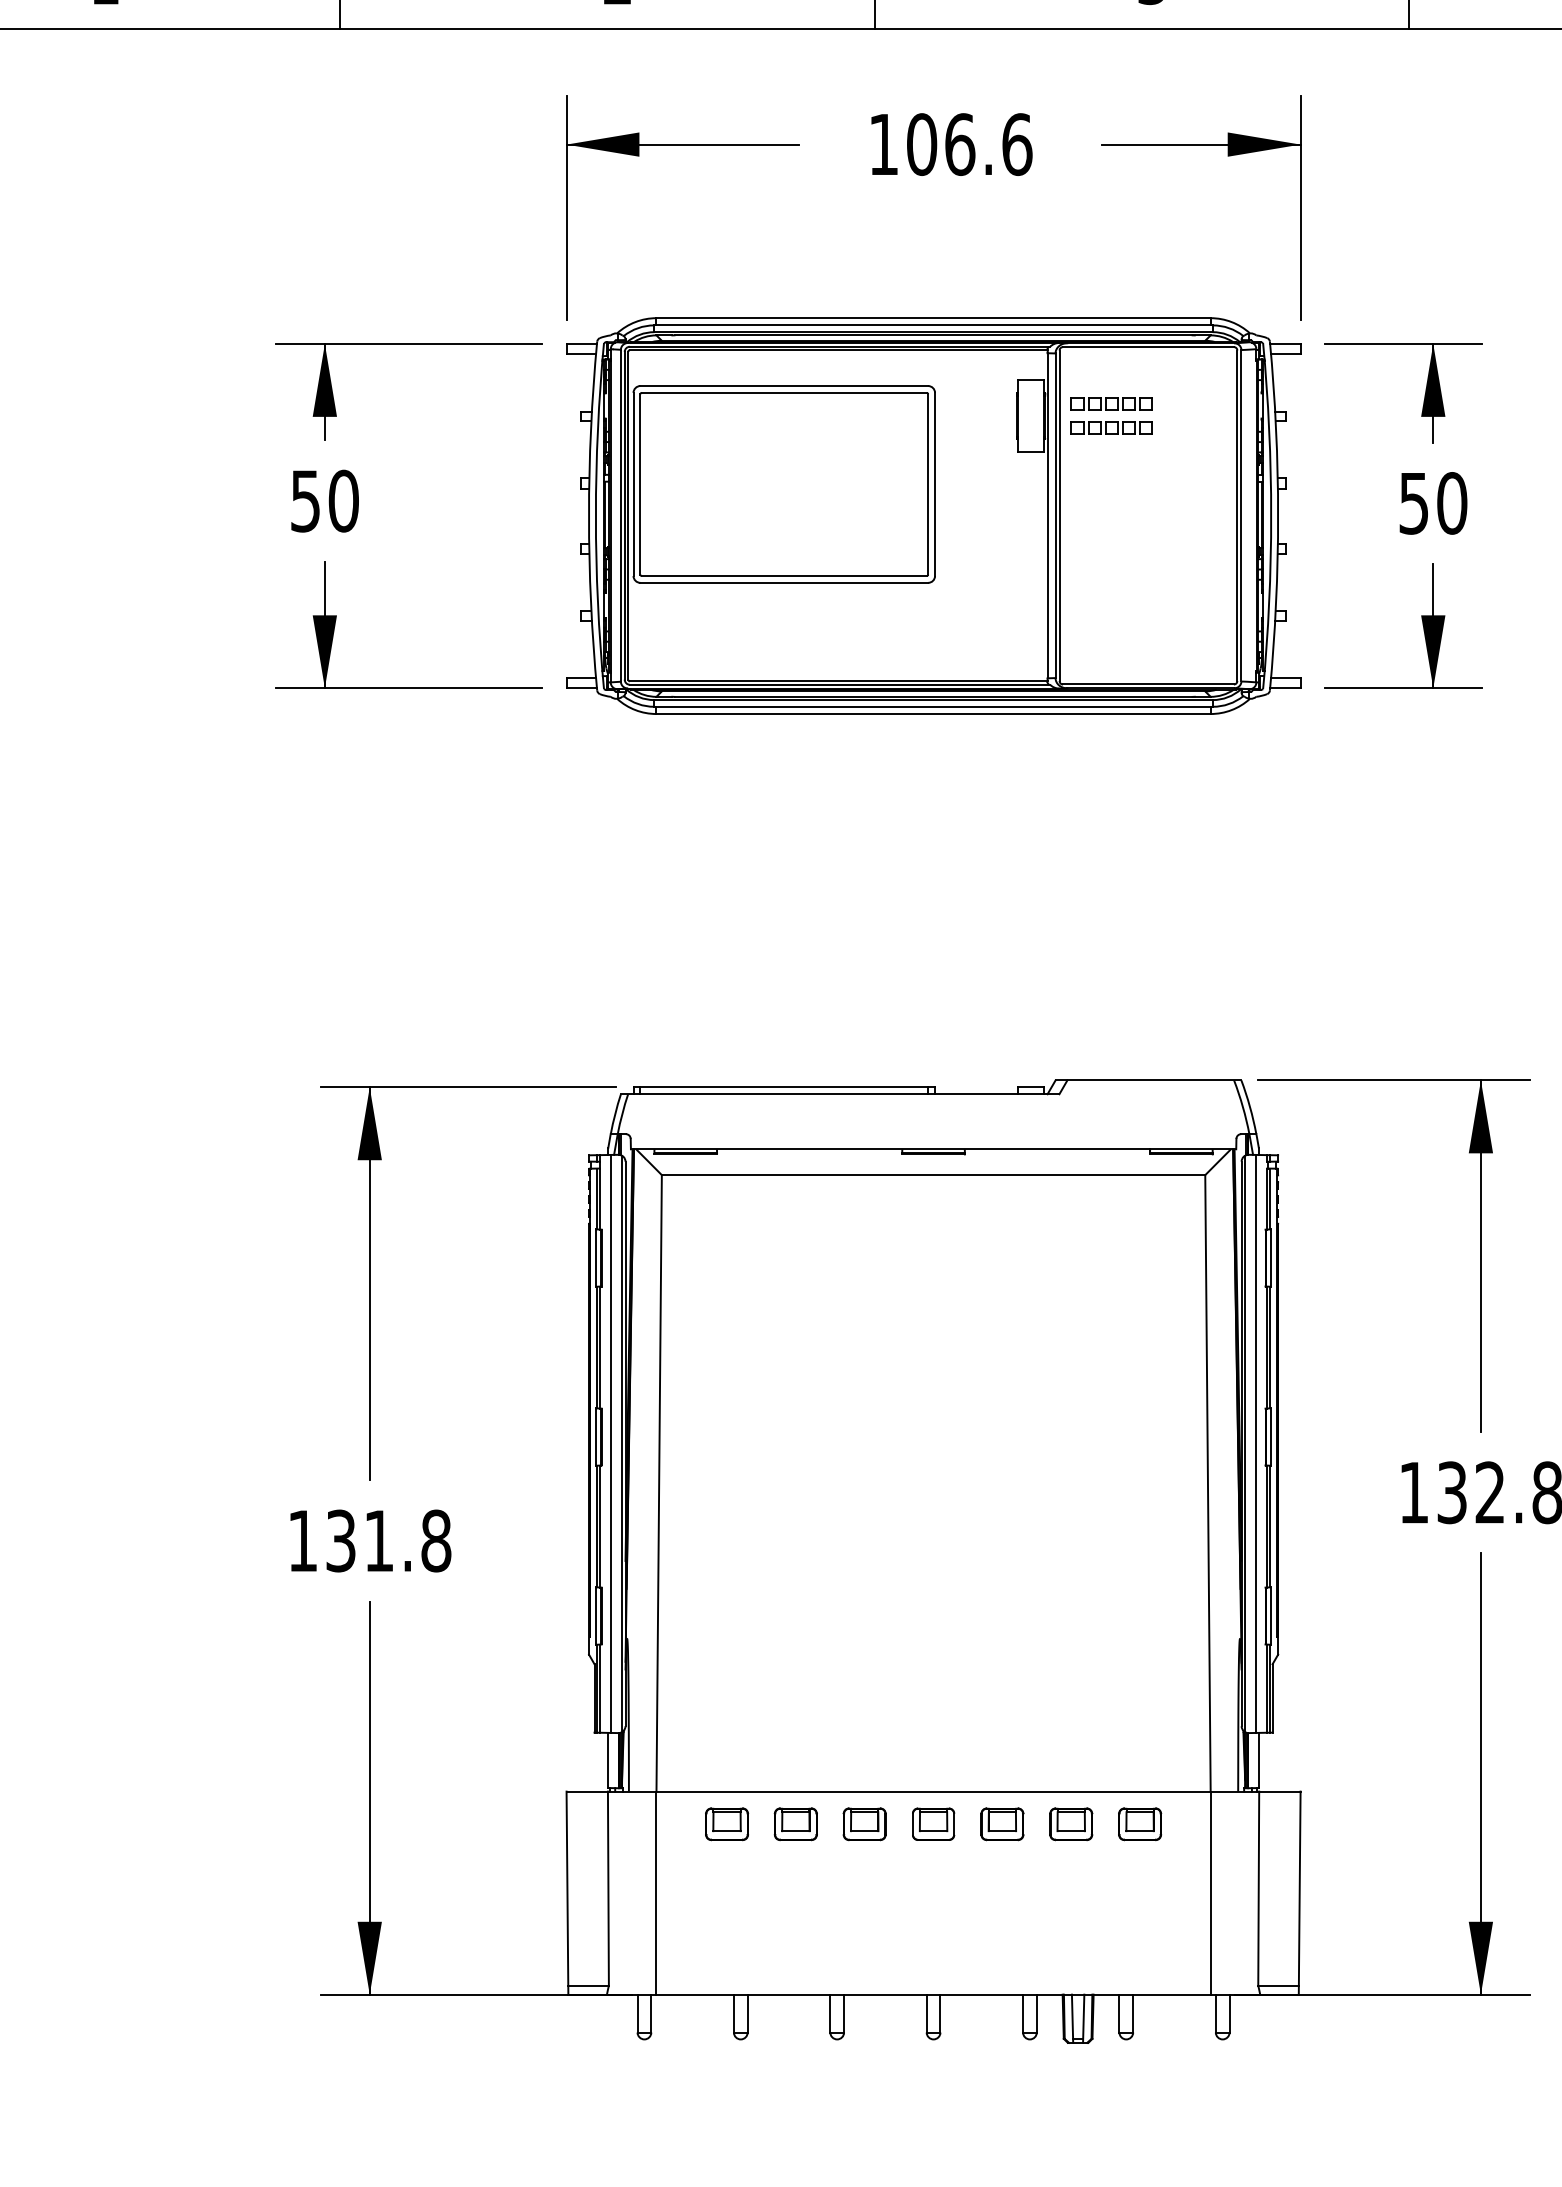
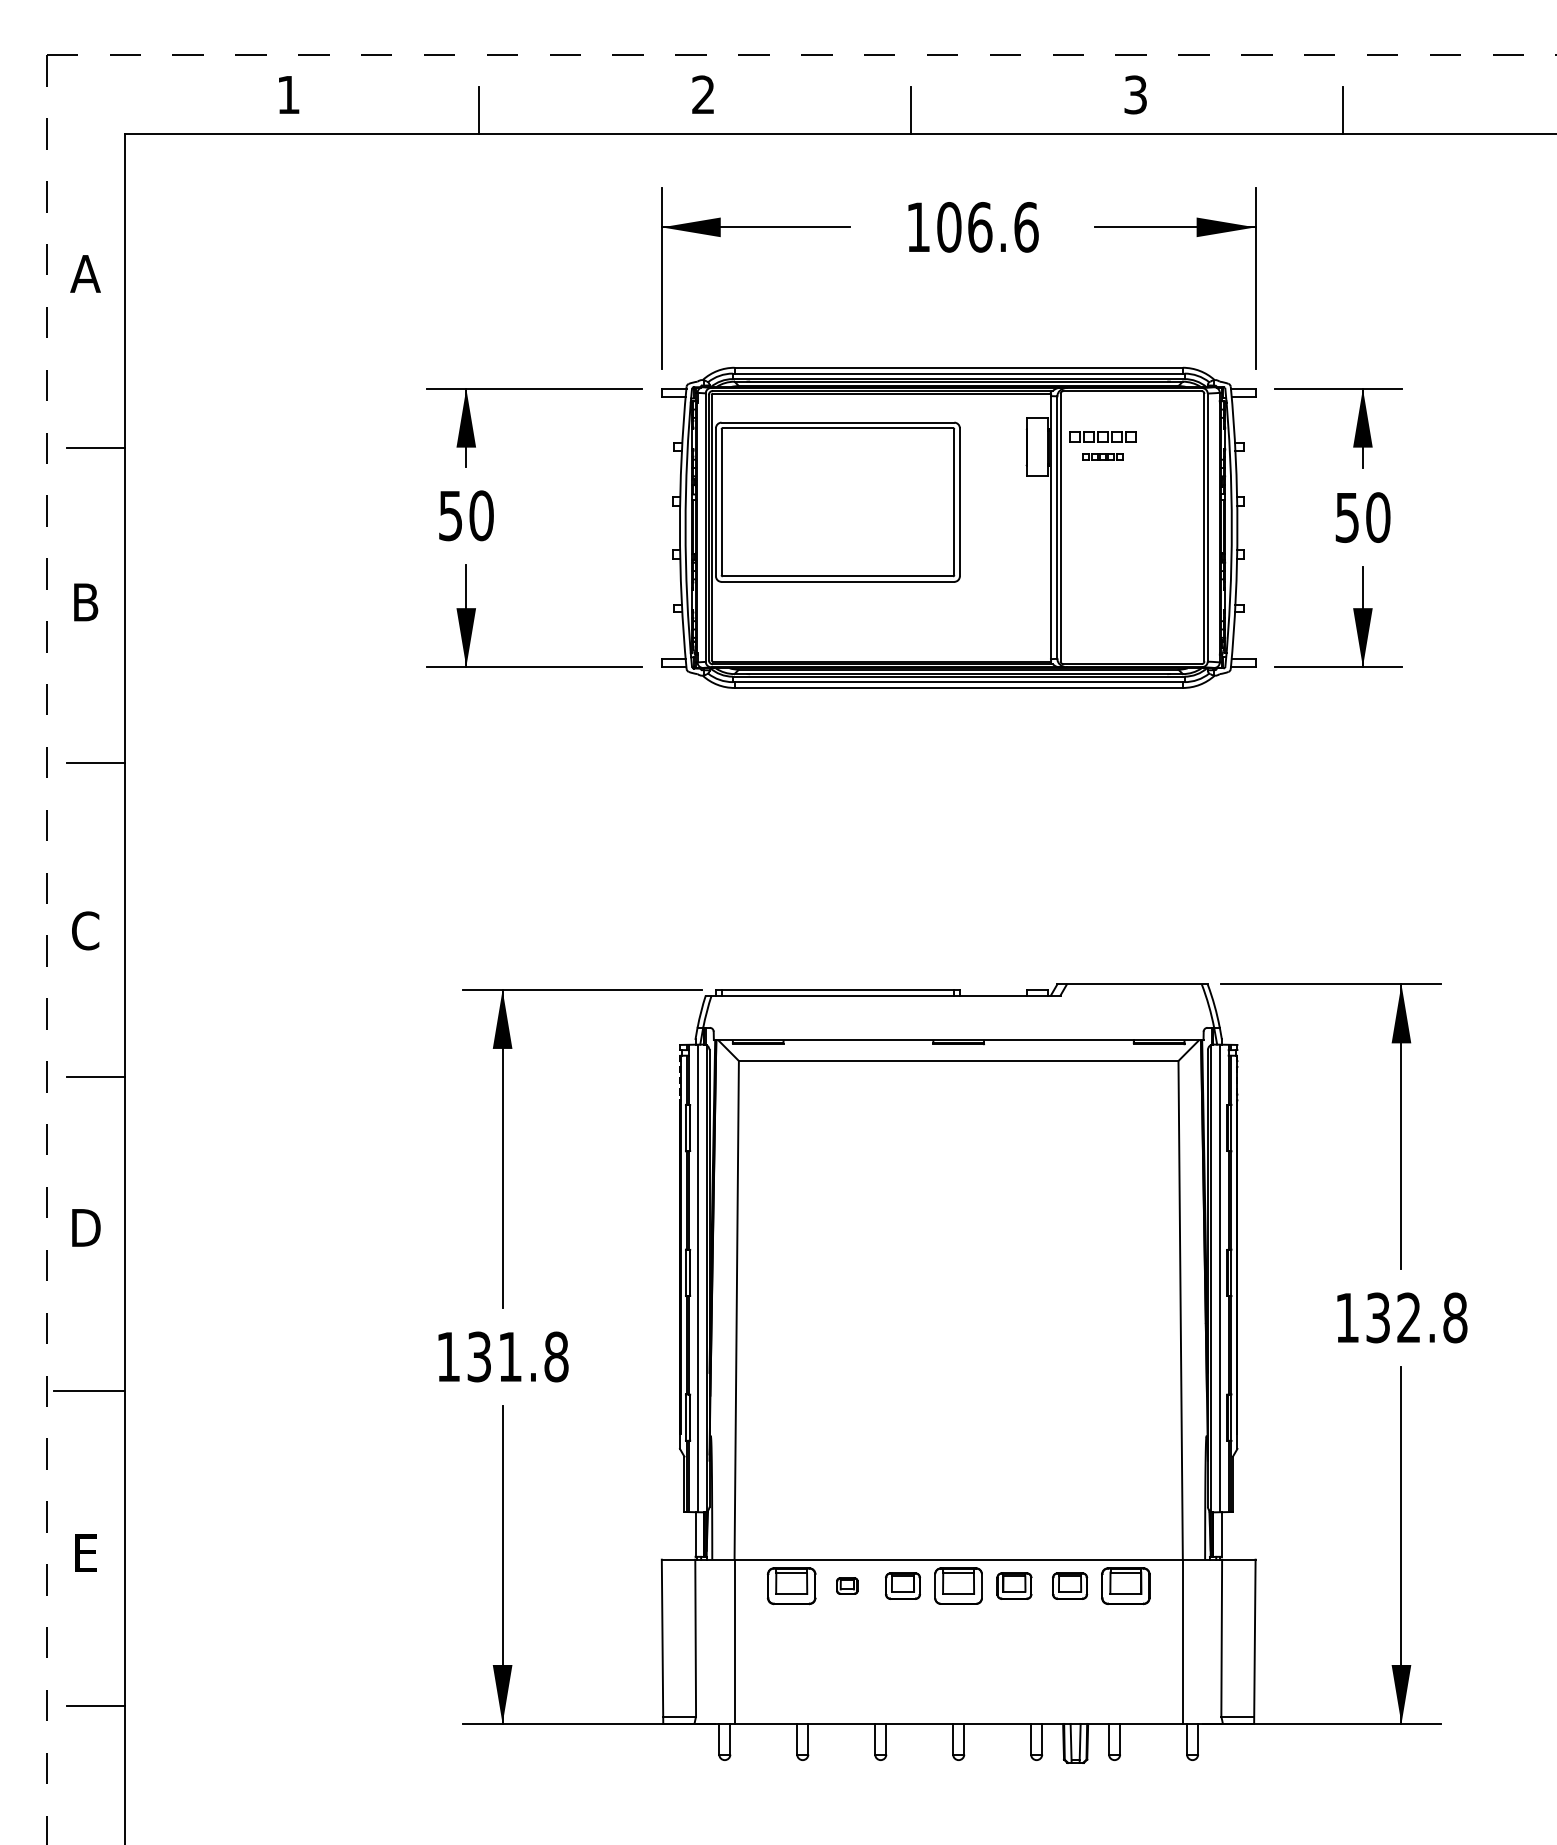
part: (1111, 427) -> (1102, 456), size x0.6
part: (726, 1823) -> (791, 1585), size x1.4
part: (796, 1823) -> (847, 1585), size x0.6
part: (933, 1823) -> (958, 1585), size x1.4
part: (1139, 1823) -> (1125, 1585), size x1.4

